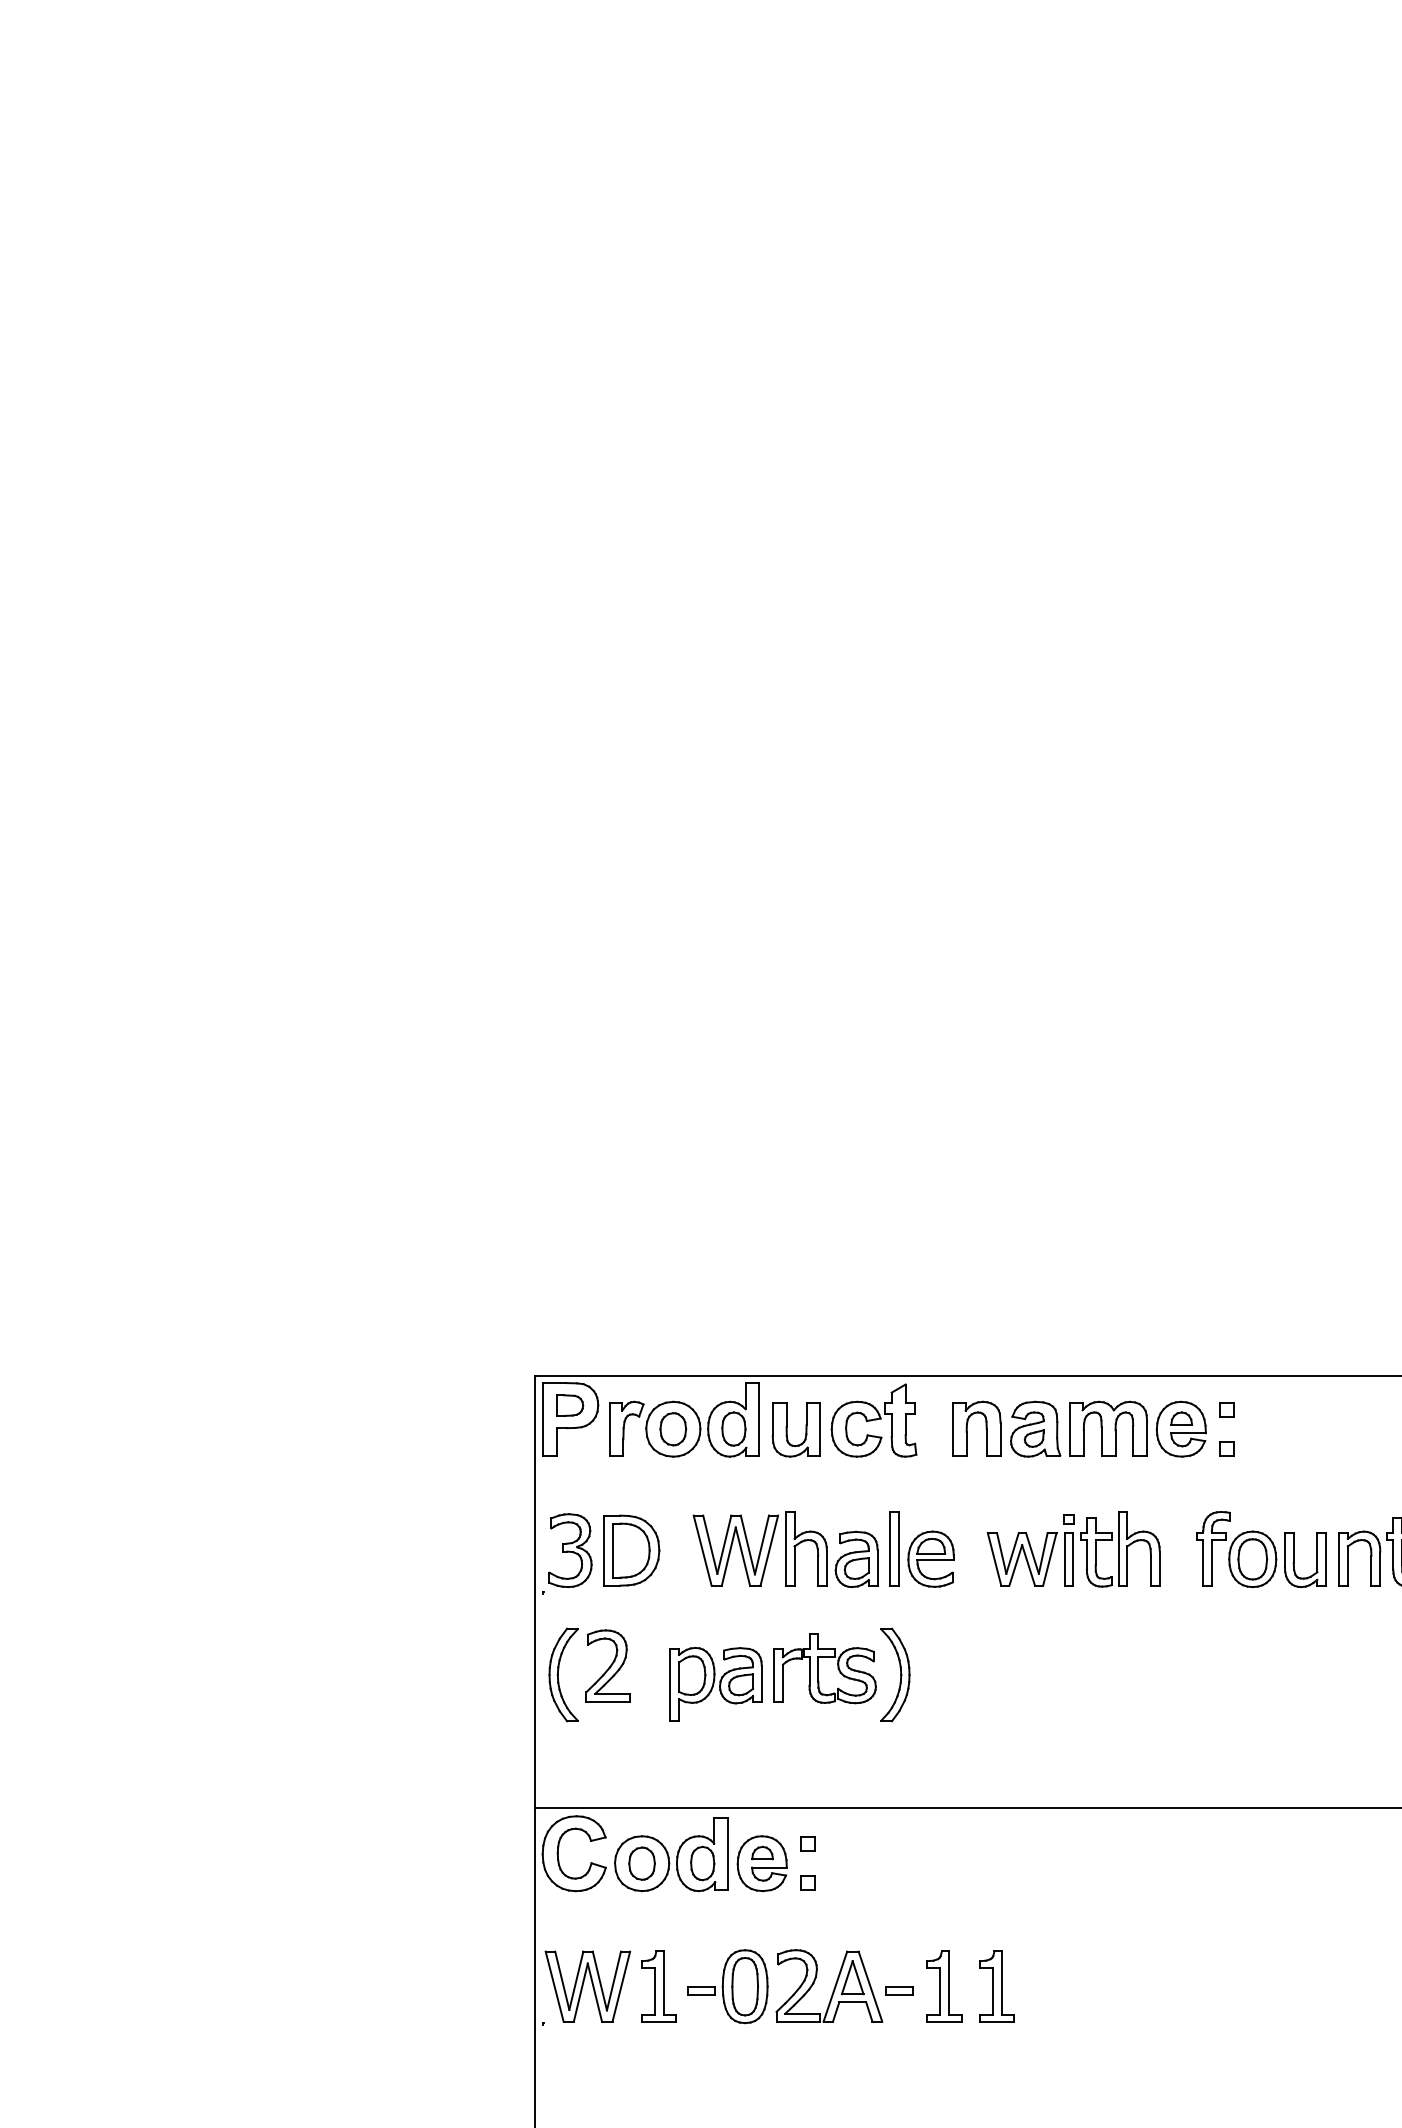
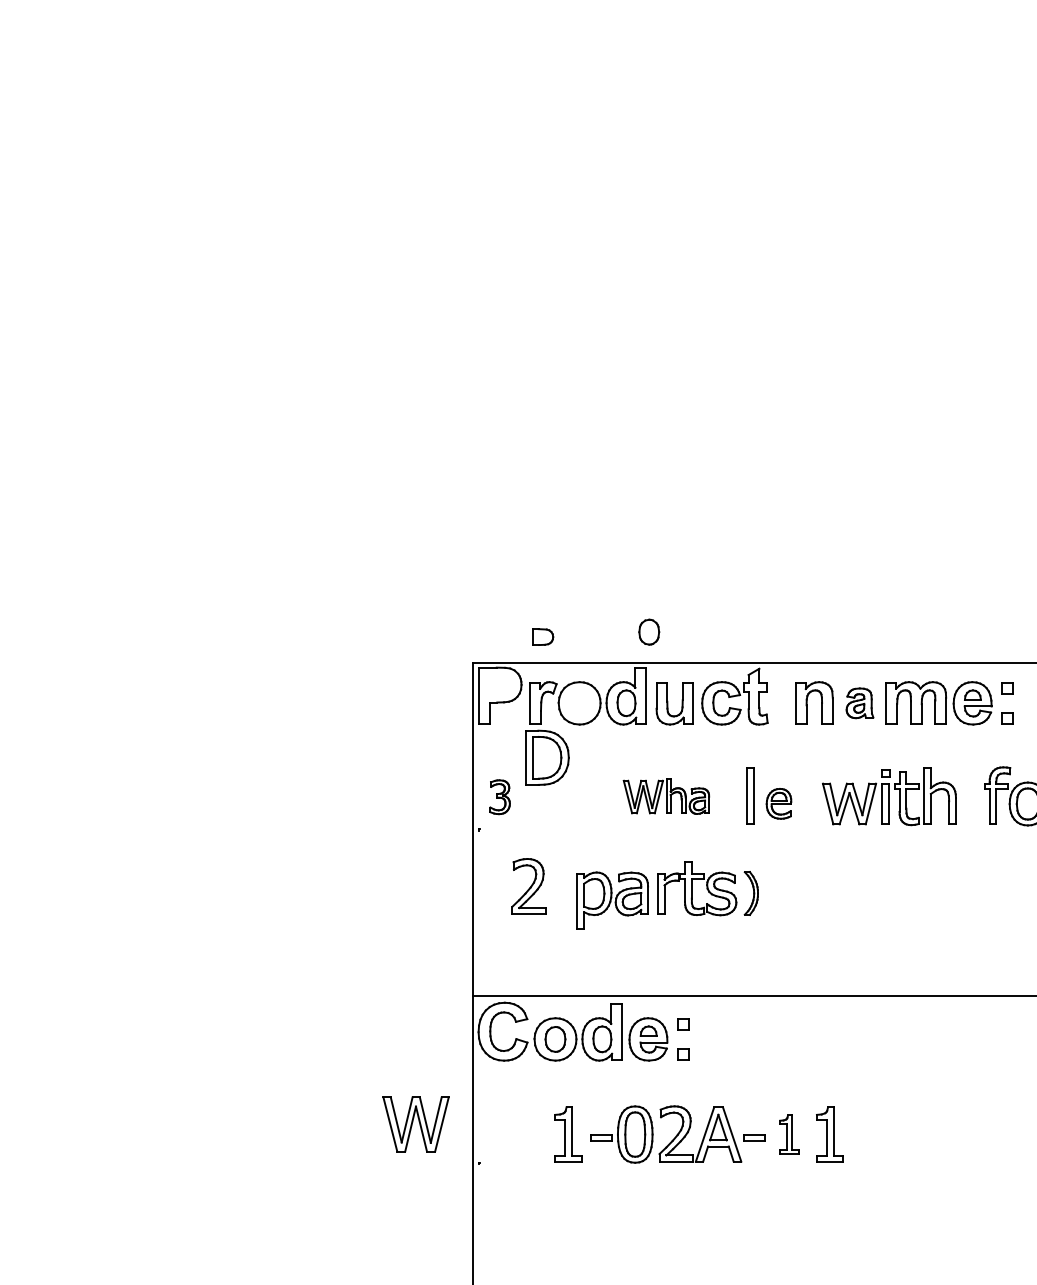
part: (570, 1405) -> (543, 637), moved
part: (1035, 1428) -> (859, 702), size x0.7
part: (673, 1429) -> (649, 632), moved
part: (785, 1549) -> (666, 796), size x0.6
part: (570, 1550) -> (500, 797), size x0.6
part: (631, 1550) -> (547, 757), moved
part: (930, 1558) -> (778, 803), size x0.7
part: (563, 1674) -> (494, 893), removed
part: (895, 1674) -> (751, 893), size x0.6
part: (587, 1986) -> (415, 1124), moved
part: (944, 1986) -> (789, 1134), size x0.7

